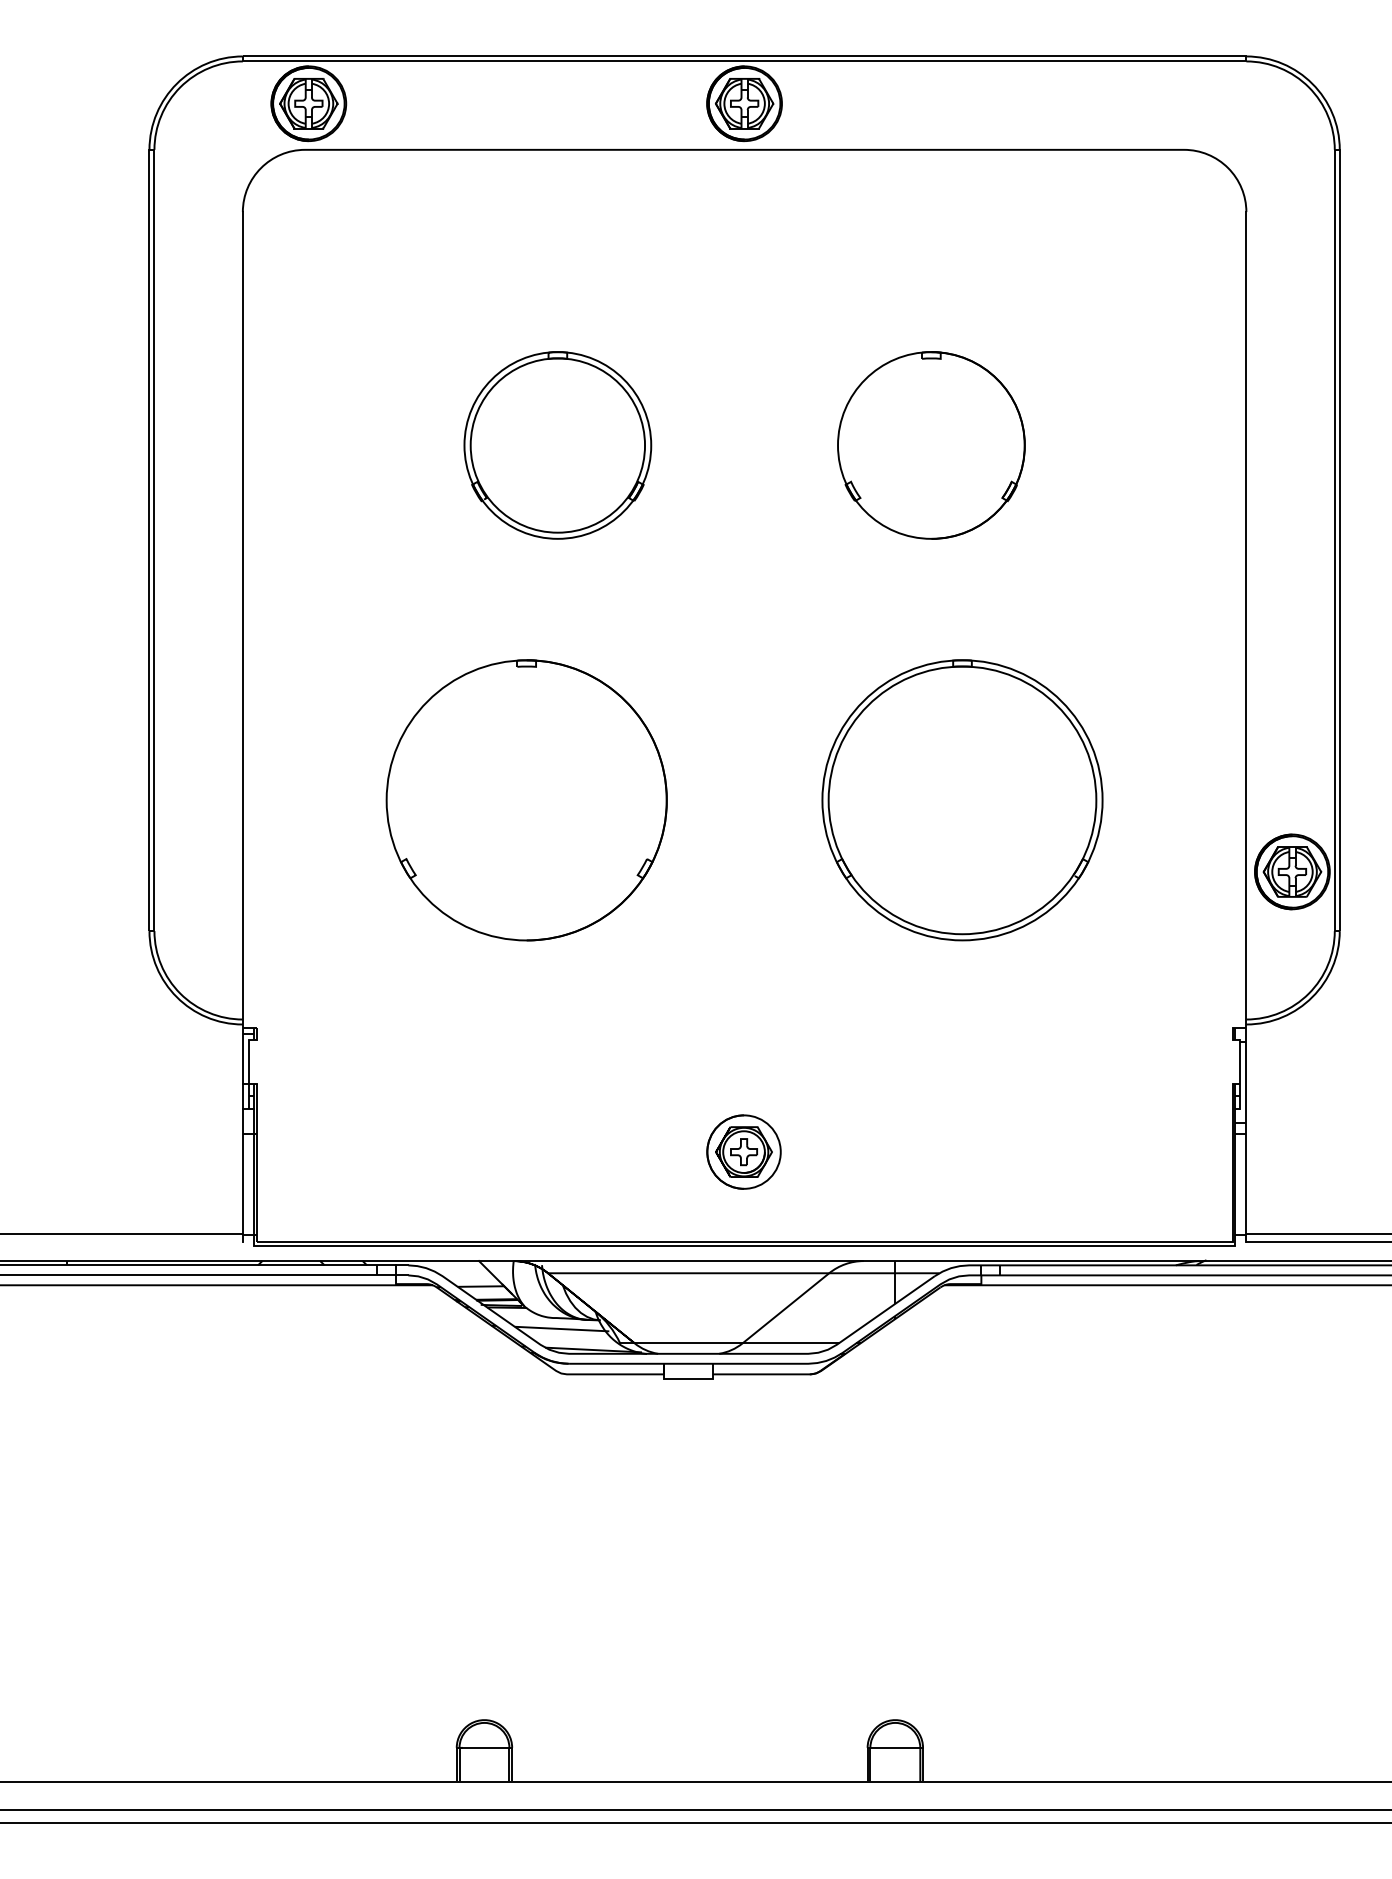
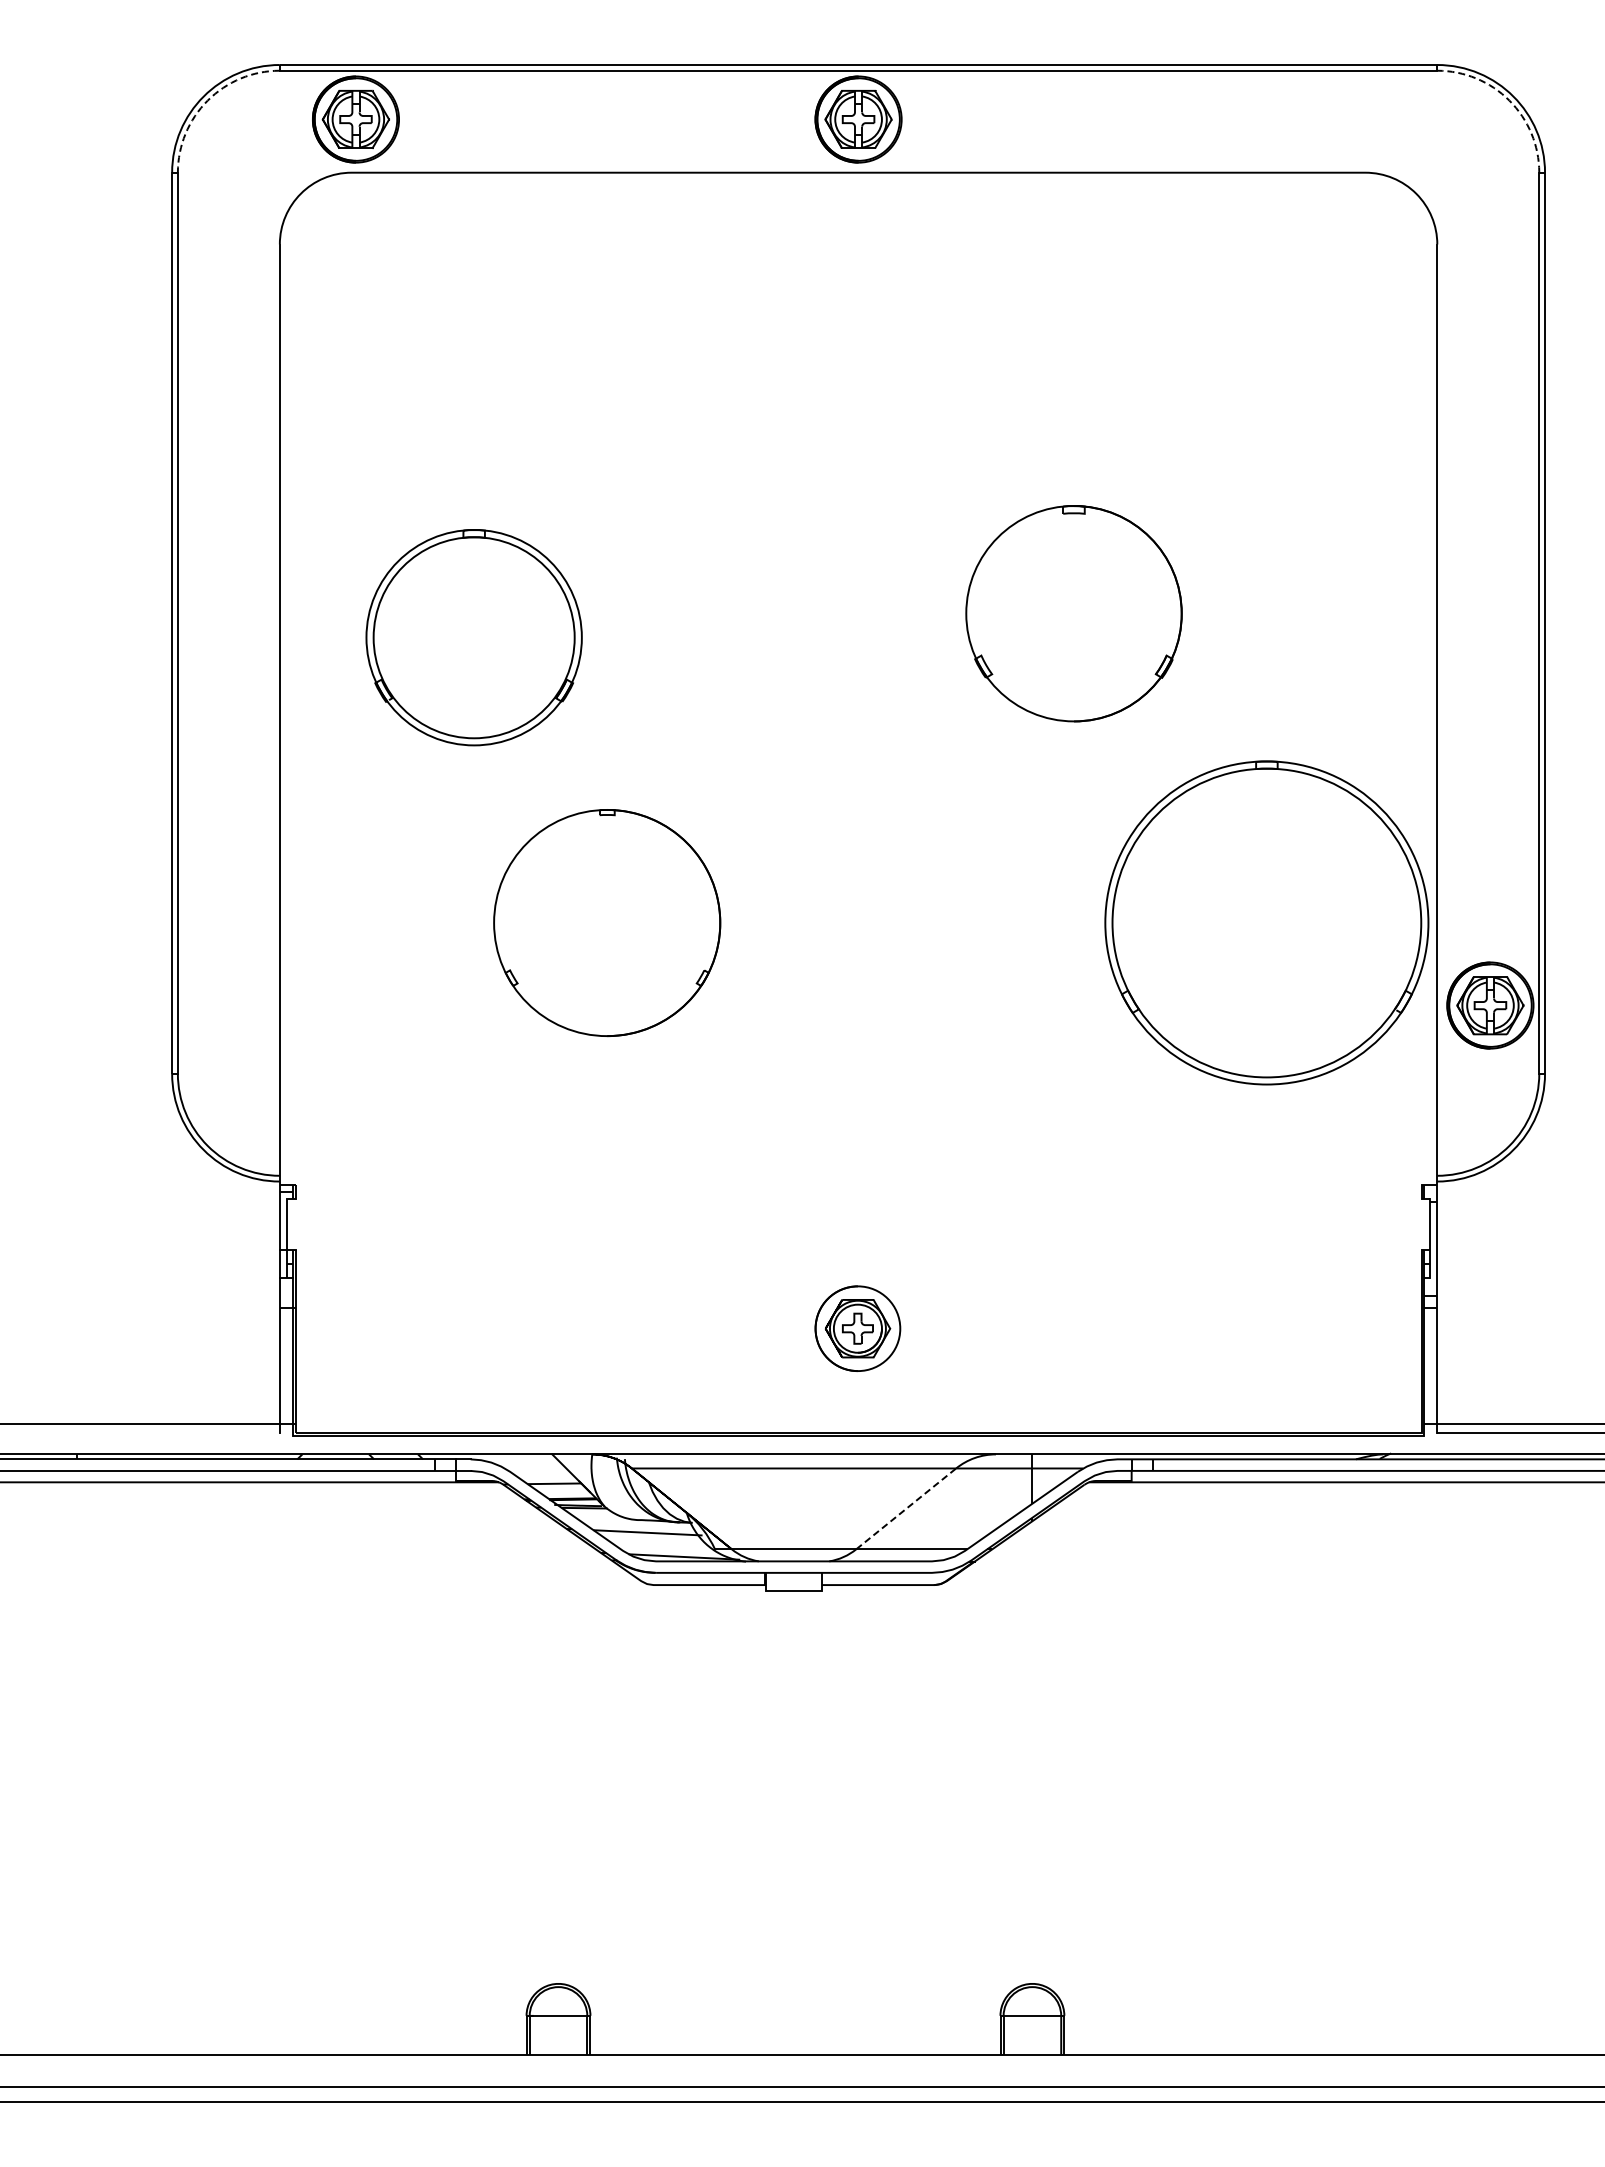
arc: (180, 87) -> (207, 100), solid -> dashed
arc: (1308, 87) -> (1509, 100), solid -> dashed
part: (557, 445) -> (473, 637), moved
part: (930, 445) -> (1073, 613), moved
part: (526, 799) -> (606, 922), size x0.7
part: (962, 799) -> (1266, 922), moved
line: (786, 1307) -> (906, 1508), solid -> dashed

